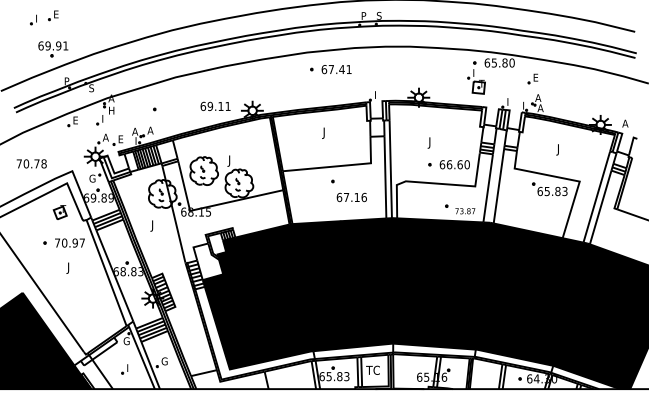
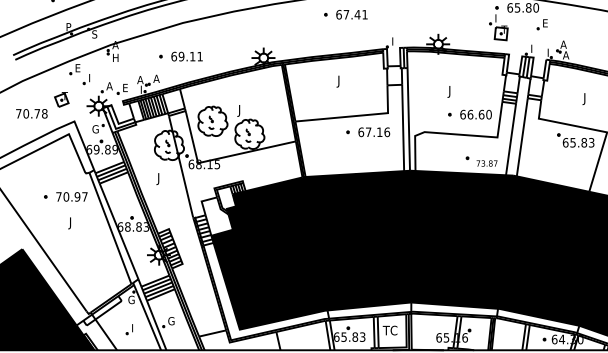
part: (532, 78) -> (541, 24), moved
text: (215, 105) -> (186, 55), moved
part: (99, 120) -> (86, 79), moved
text: (351, 197) -> (373, 132), moved
part: (59, 212) -> (60, 99), moved

